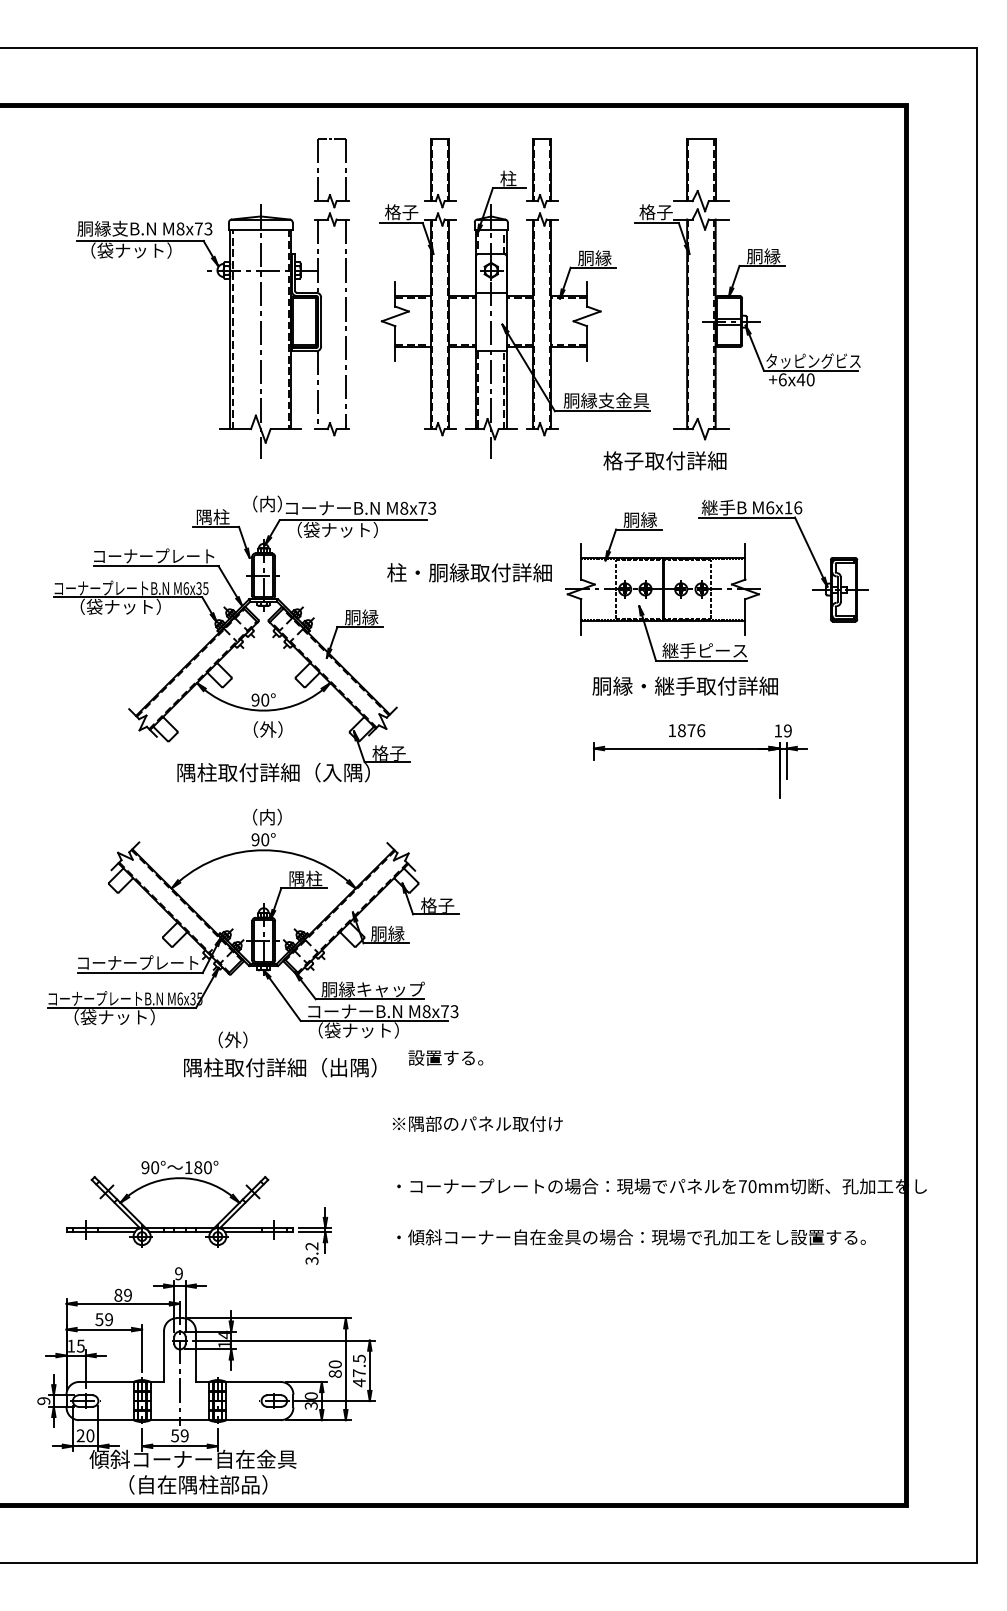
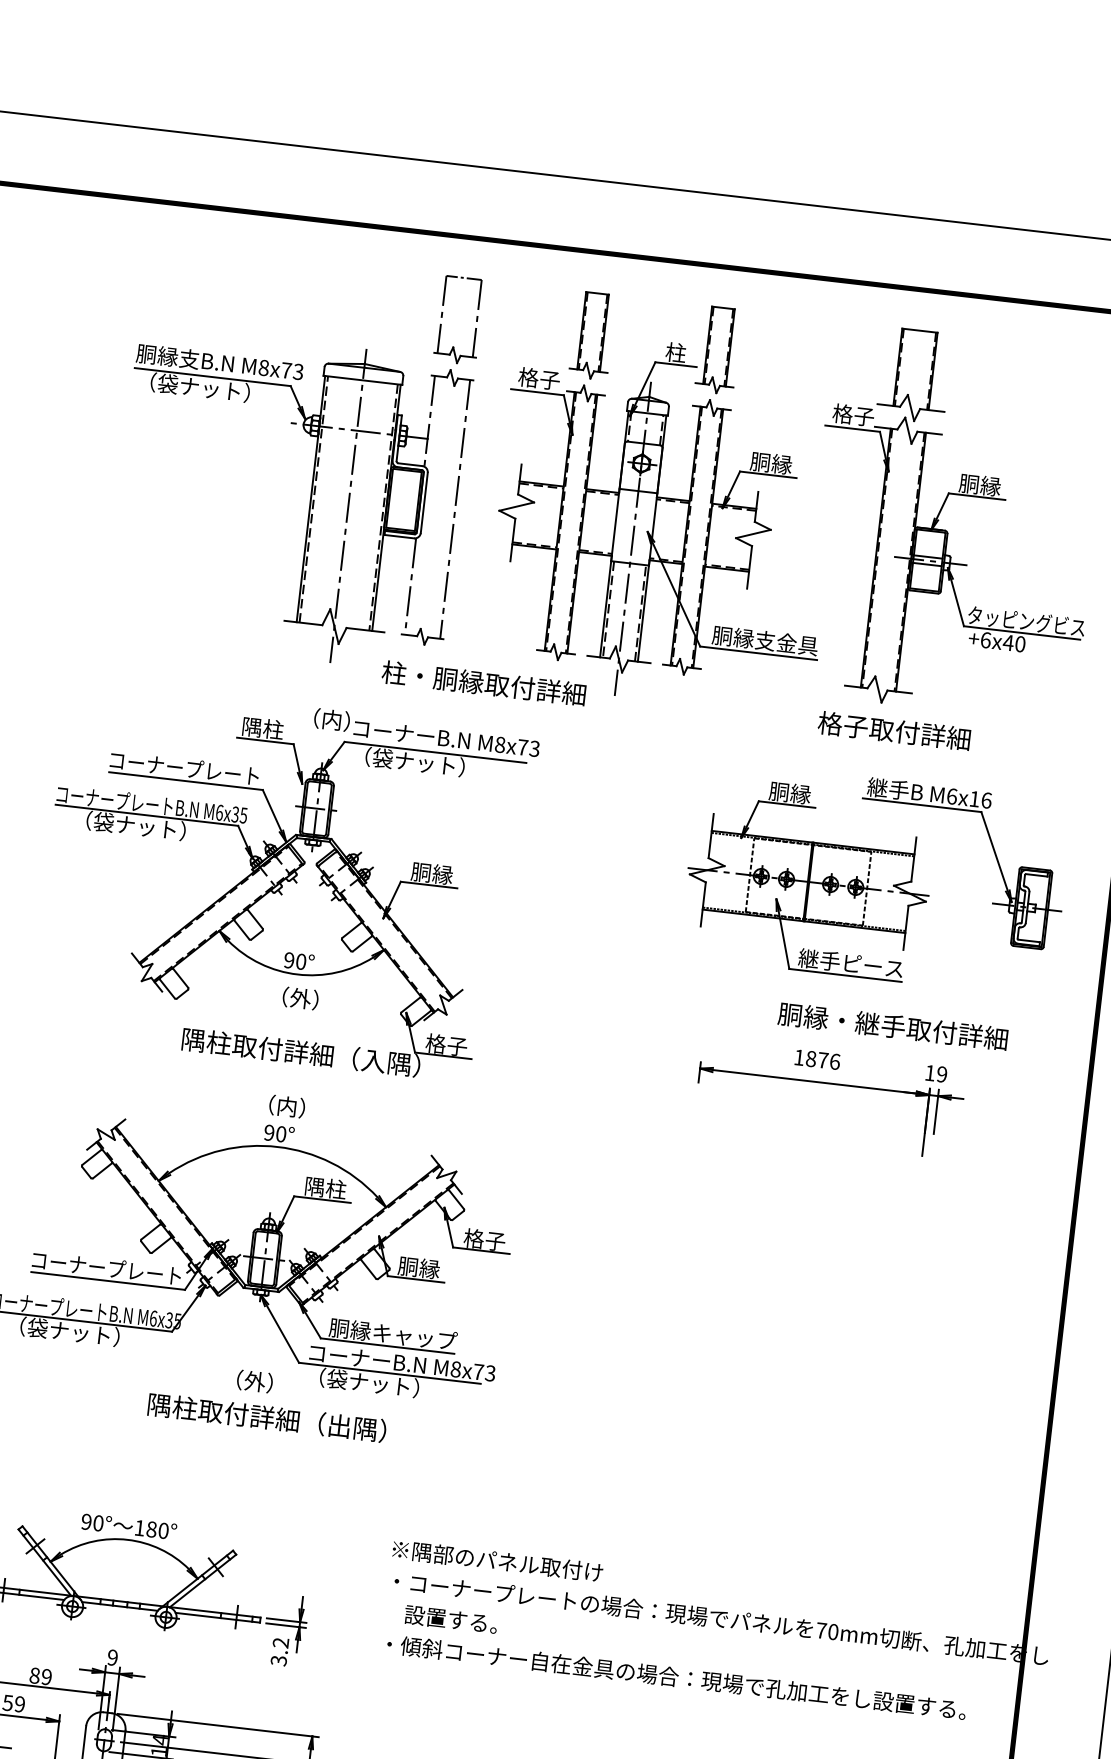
text: (664, 460) -> (893, 730), moved
part: (469, 572) -> (483, 683), moved
text: (684, 685) -> (892, 1025), moved
text: (232, 1039) -> (254, 1380), moved
text: (445, 1057) -> (450, 1618), moved
text: (477, 1123) -> (497, 1560), moved

